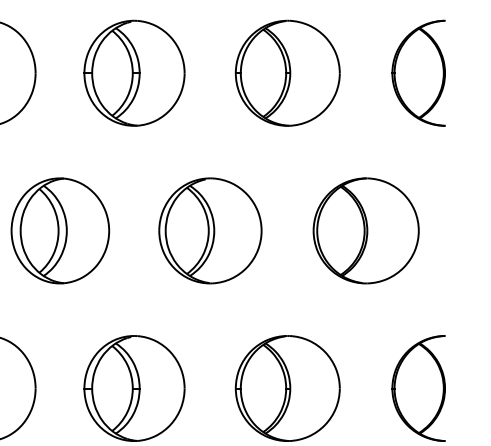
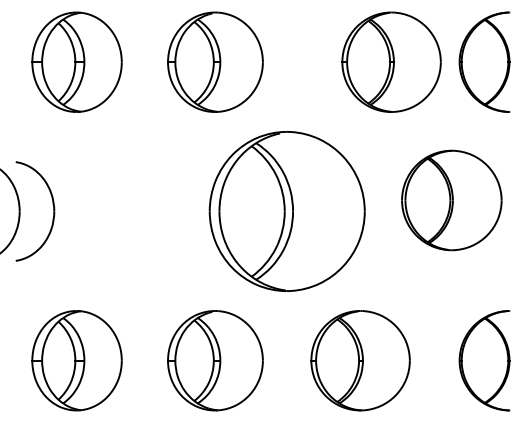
part: (287, 72) -> (391, 61), moved
part: (60, 230) -> (145, 211), removed
part: (210, 230) -> (287, 211), size x1.6
part: (365, 230) -> (451, 200), moved

